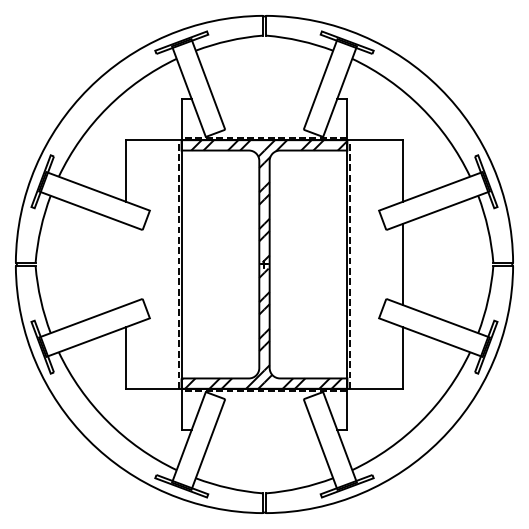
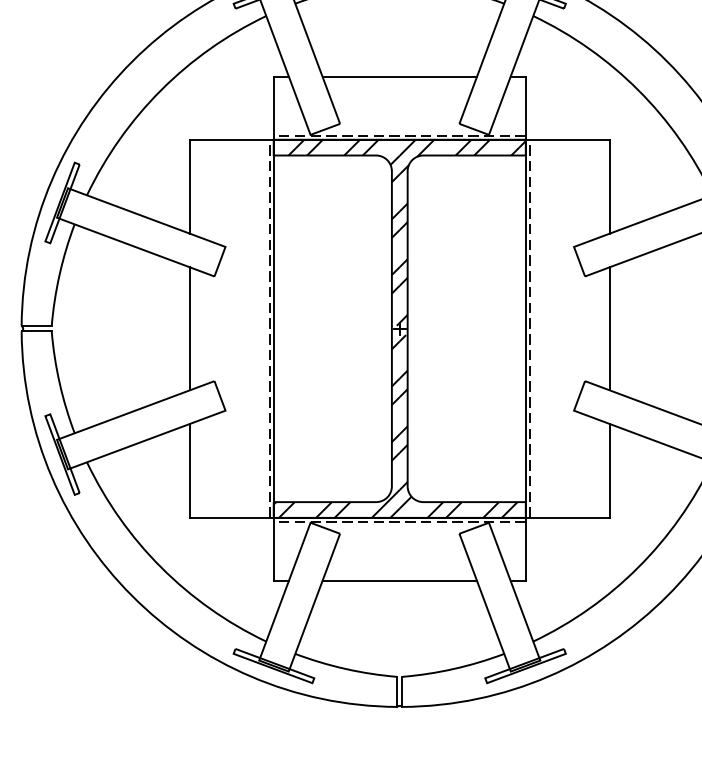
line: (264, 98) -> (399, 76), added
line: (126, 264) -> (189, 328), added
line: (264, 430) -> (399, 581), added

